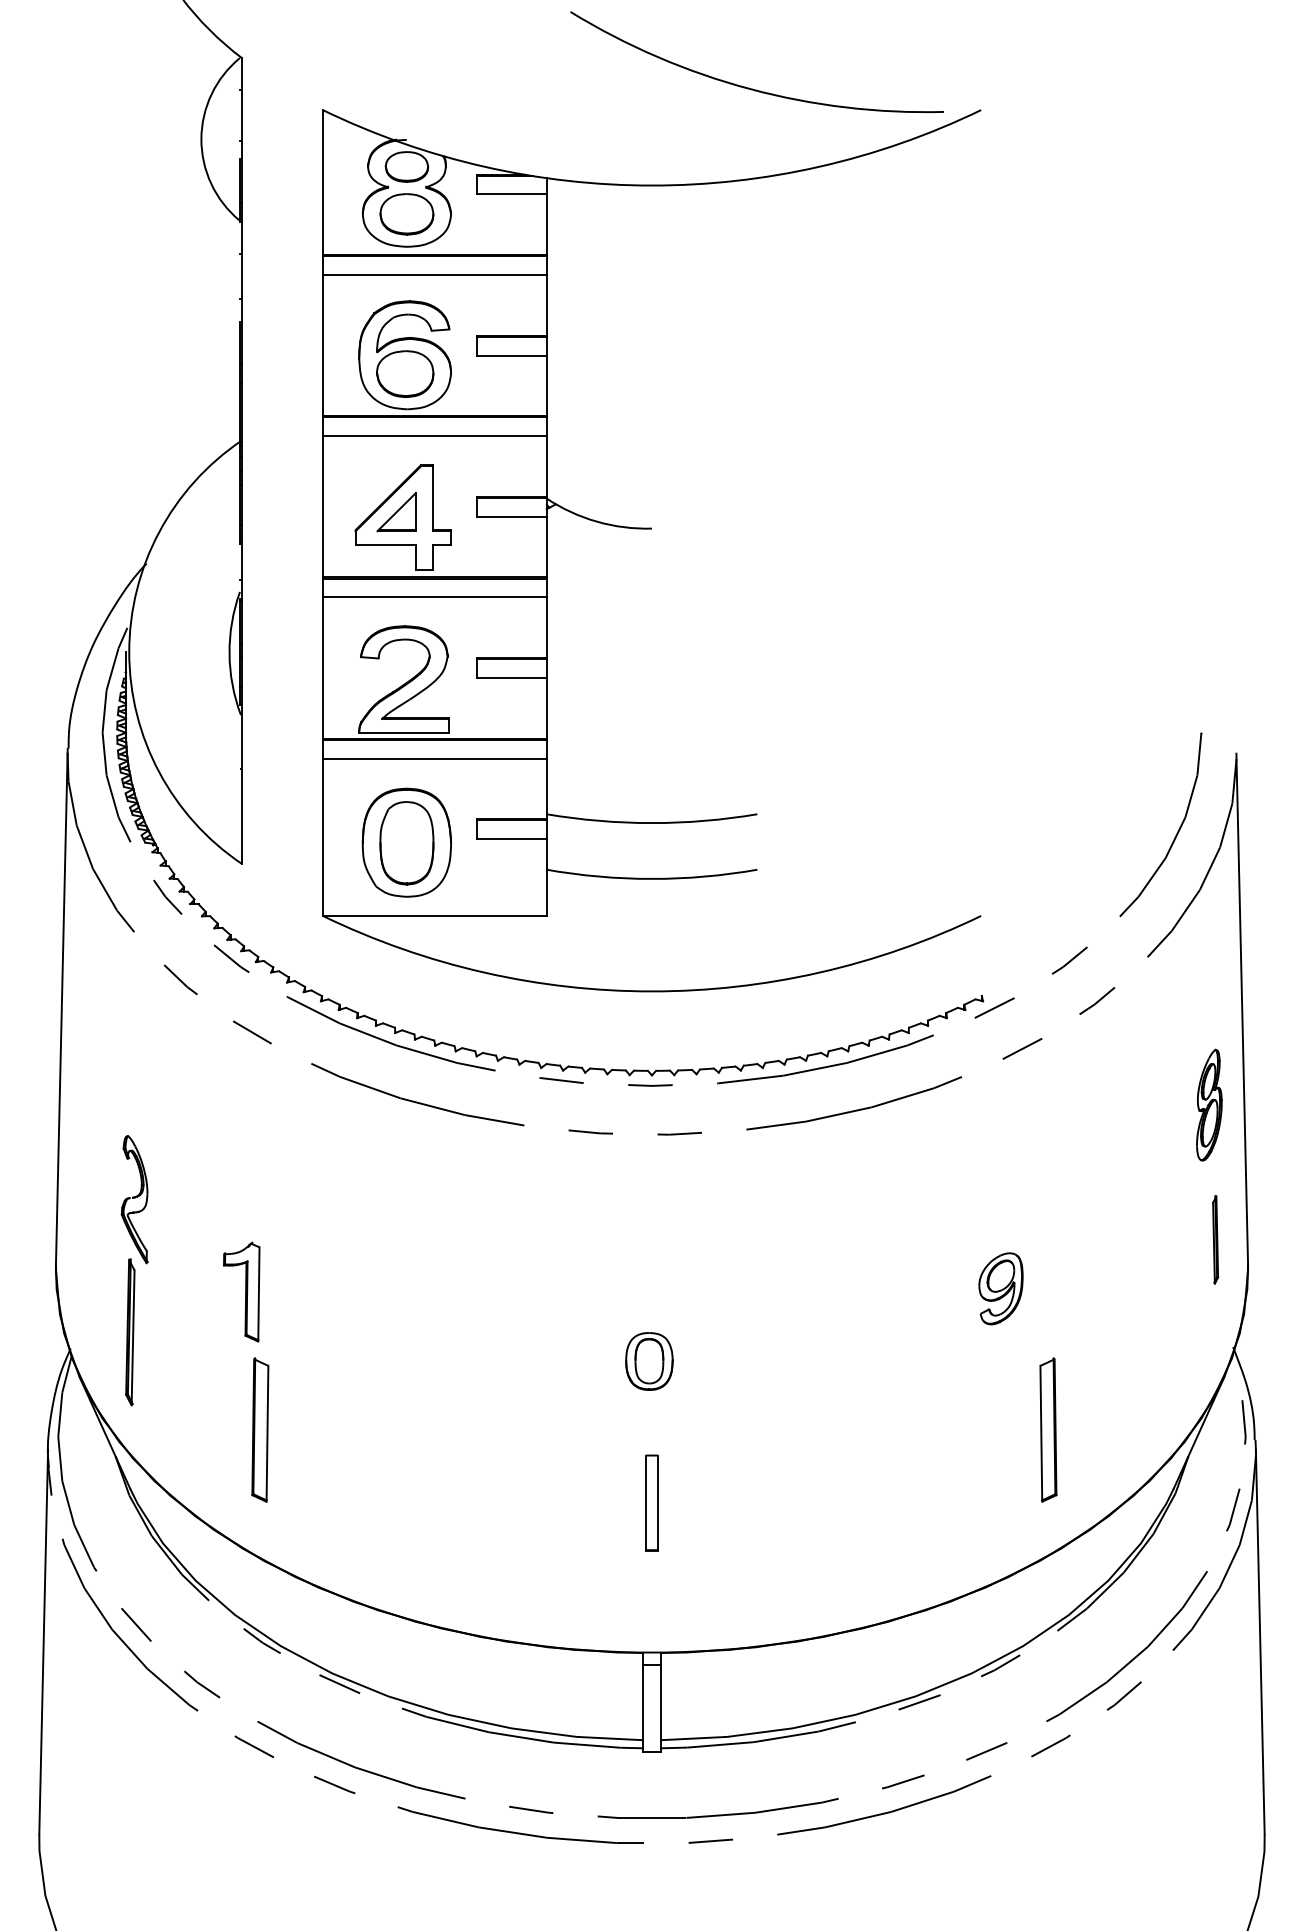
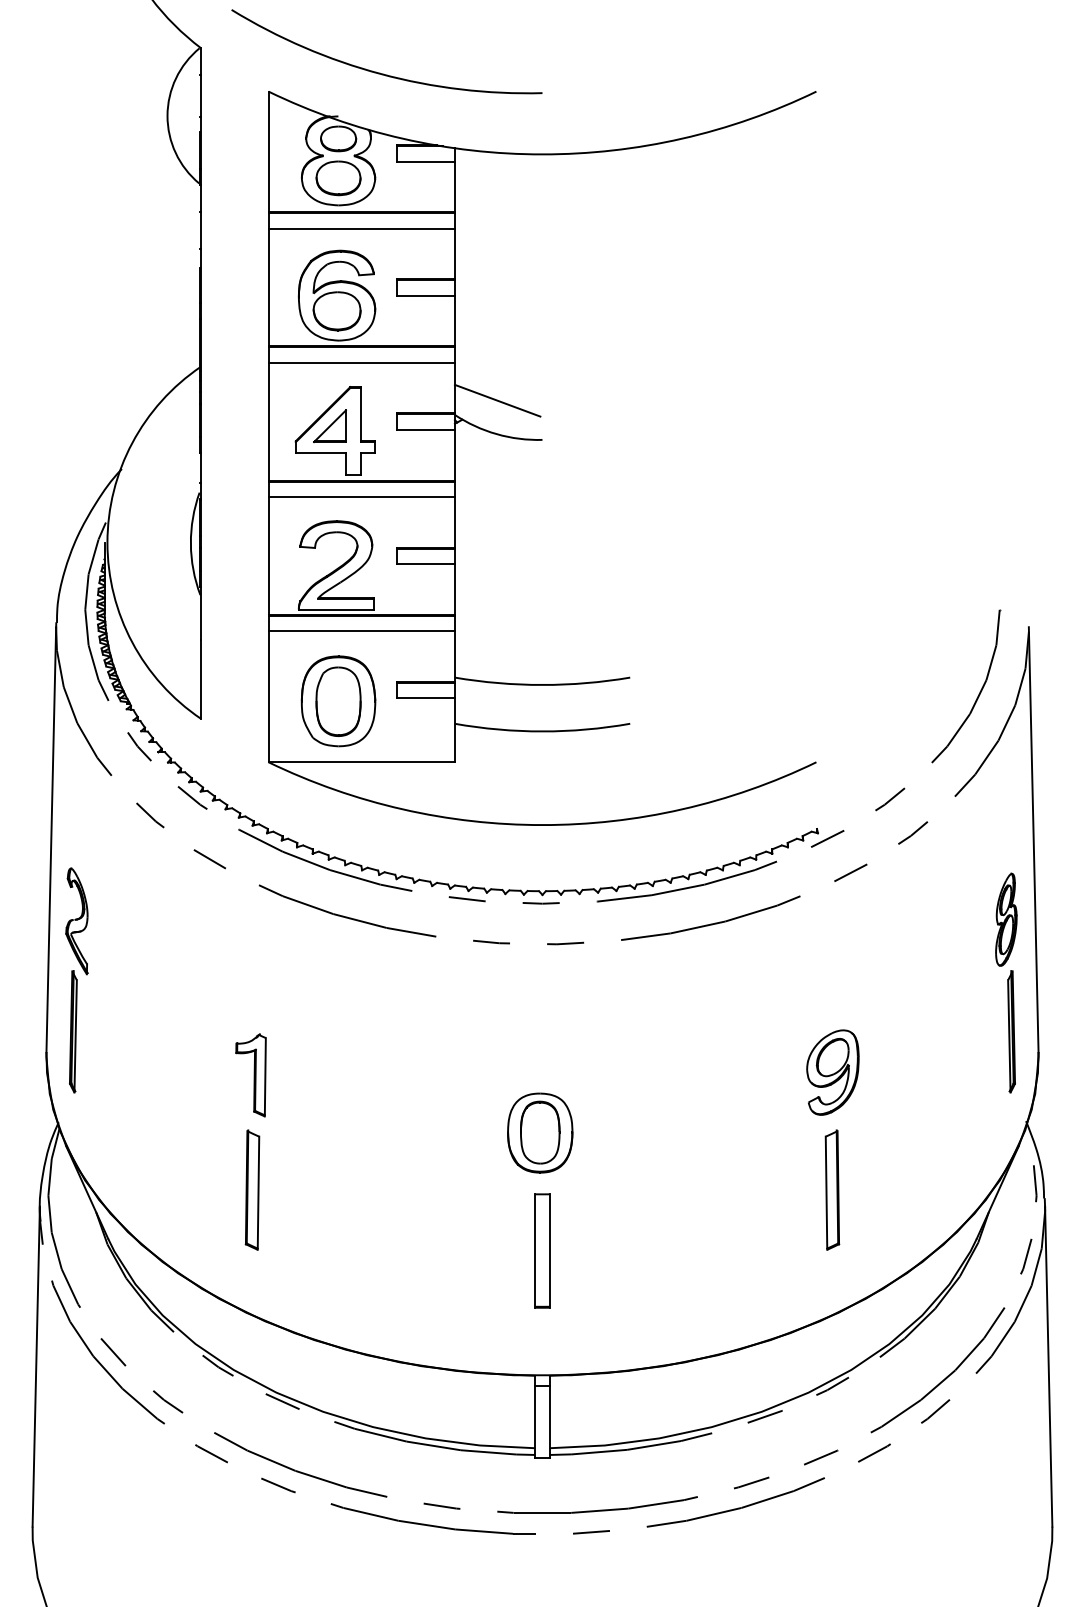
arc: (749, 87) -> (380, 72), moved
line: (597, 481) -> (497, 400), added
part: (1215, 1239) -> (1011, 1031), size x1.67
part: (134, 1270) -> (76, 980), moved
part: (1000, 1288) -> (832, 1072), size x1.43
part: (241, 1292) -> (250, 1075), moved
part: (649, 1360) -> (540, 1132), size x1.67
part: (260, 1429) -> (252, 1189), moved
part: (1048, 1429) -> (832, 1189), moved
part: (652, 1502) -> (542, 1250), size x1.43

